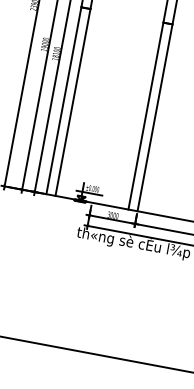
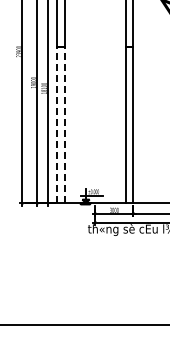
line: (64, 101) -> (57, 125), solid -> dashed
line: (72, 102) -> (64, 125), solid -> dashed

